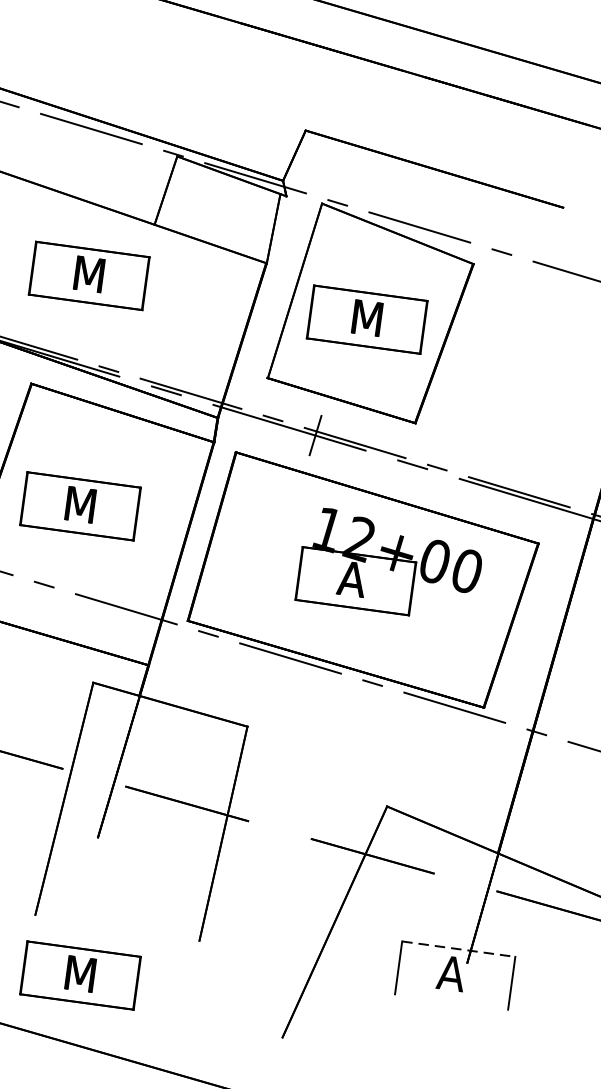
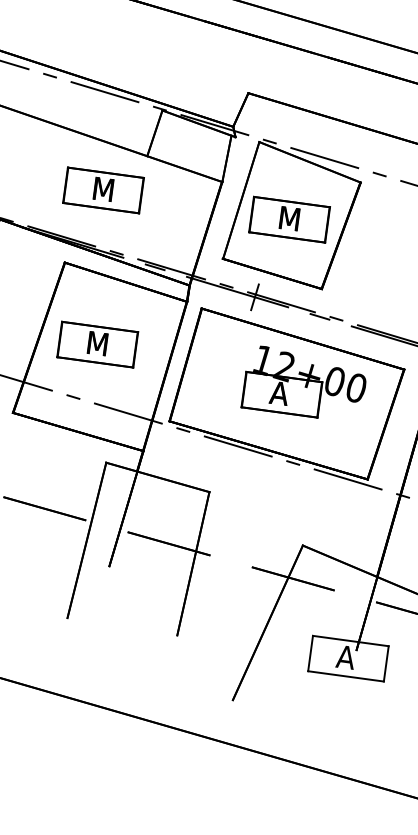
line: (459, 949) -> (351, 641), dashed -> solid
part: (80, 975) -> (97, 658), removed
line: (450, 1002) -> (345, 676), added

